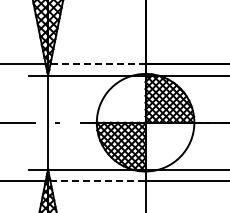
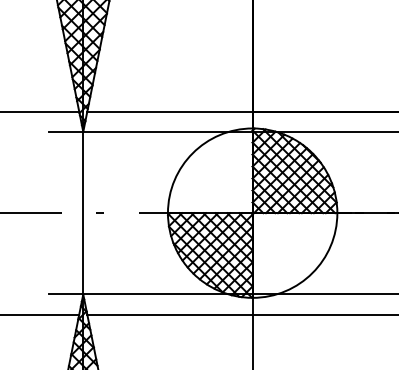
line: (98, 64) -> (170, 112), dashed -> solid
line: (98, 181) -> (170, 315), dashed -> solid

